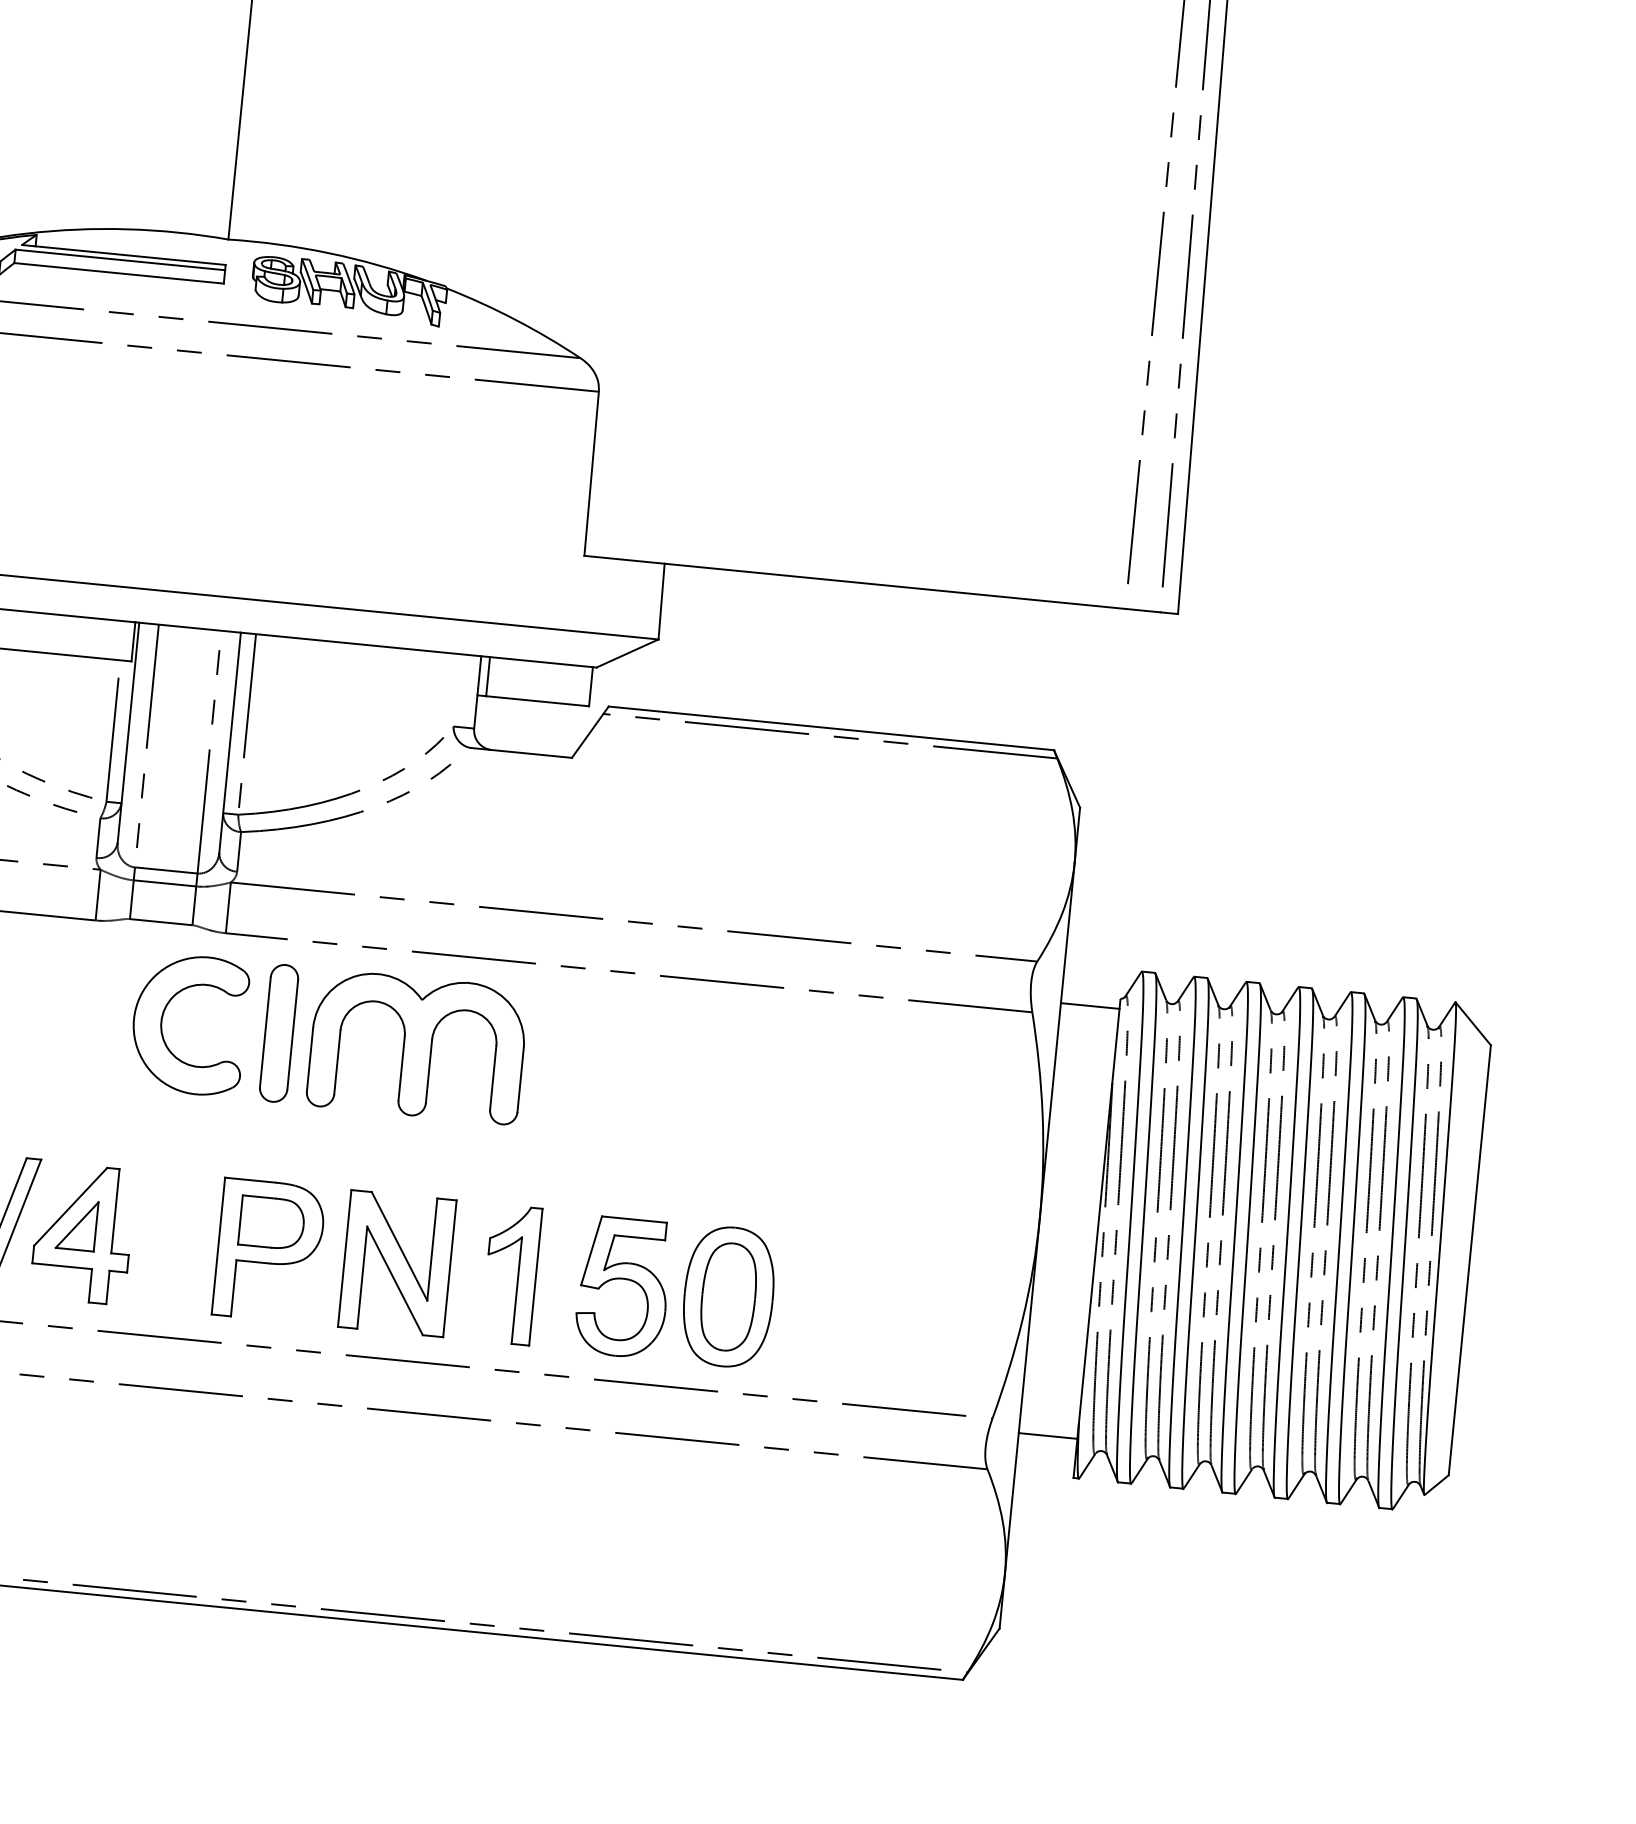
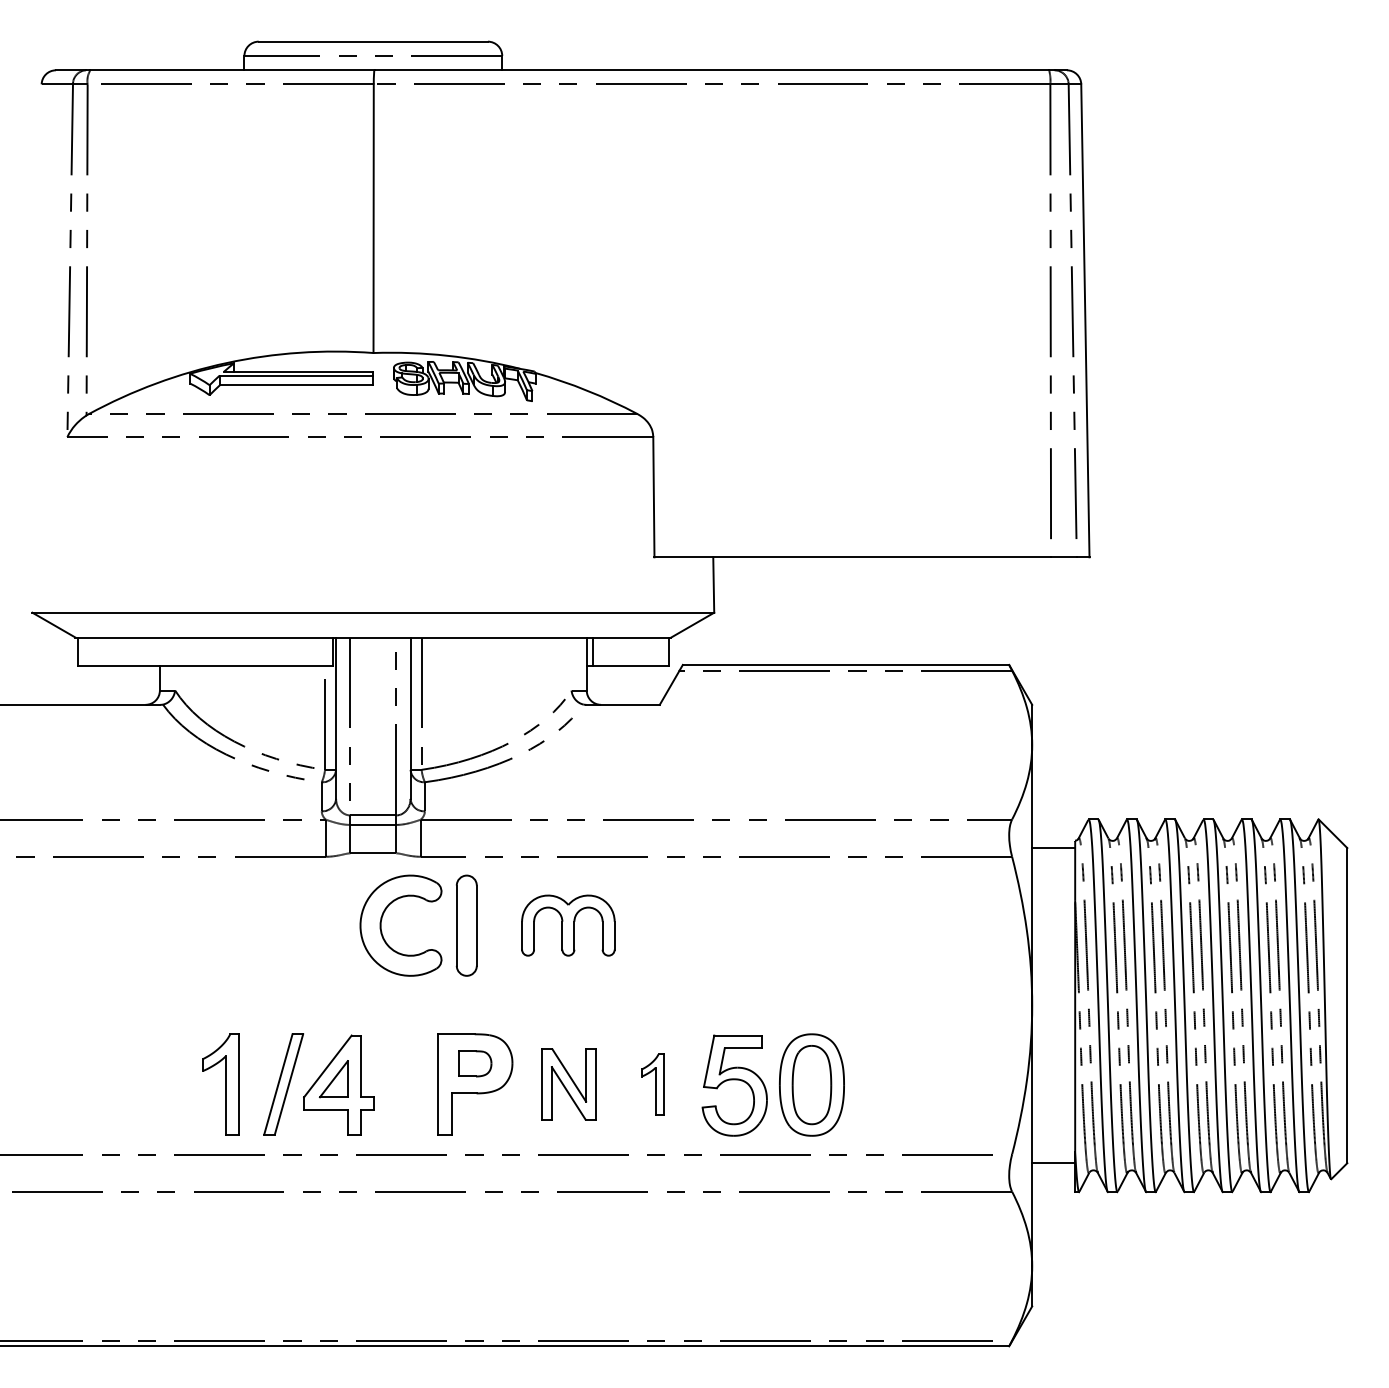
part: (417, 1046) -> (568, 925), size x0.6
part: (272, 1222) -> (475, 1063), size x0.7
part: (396, 1263) -> (568, 1084), size x0.7
part: (511, 1274) -> (652, 1084), size x0.6

